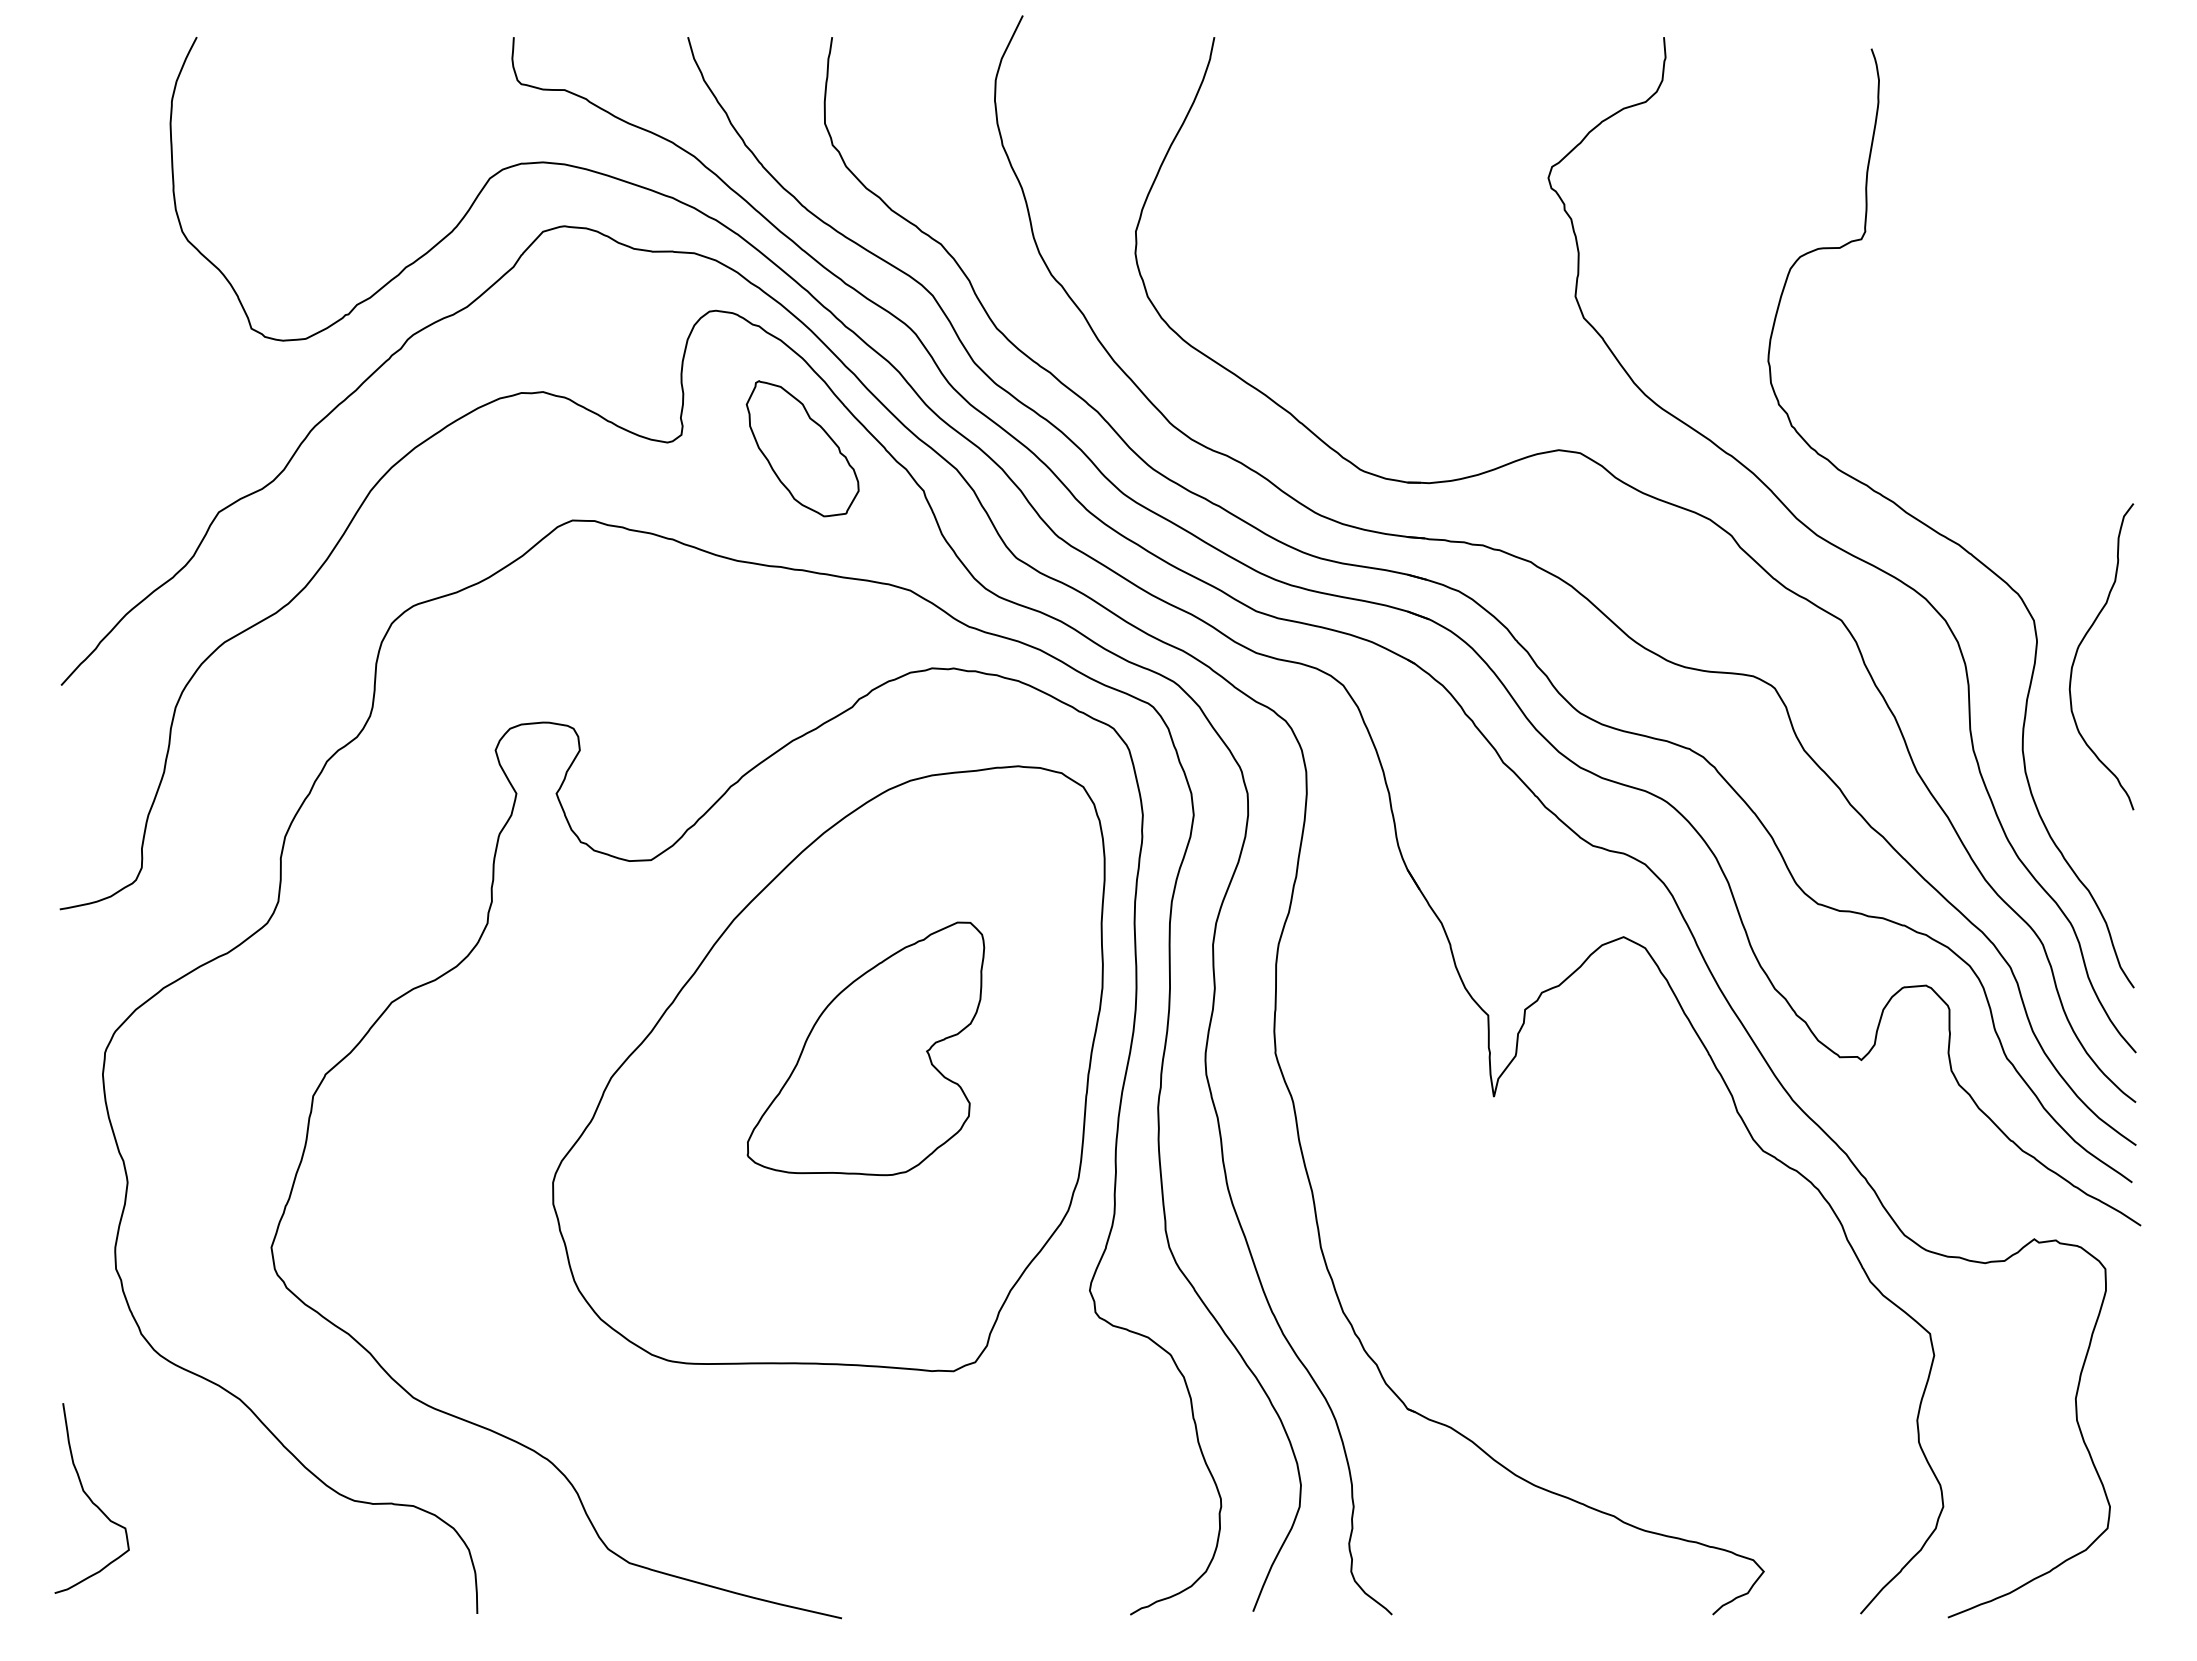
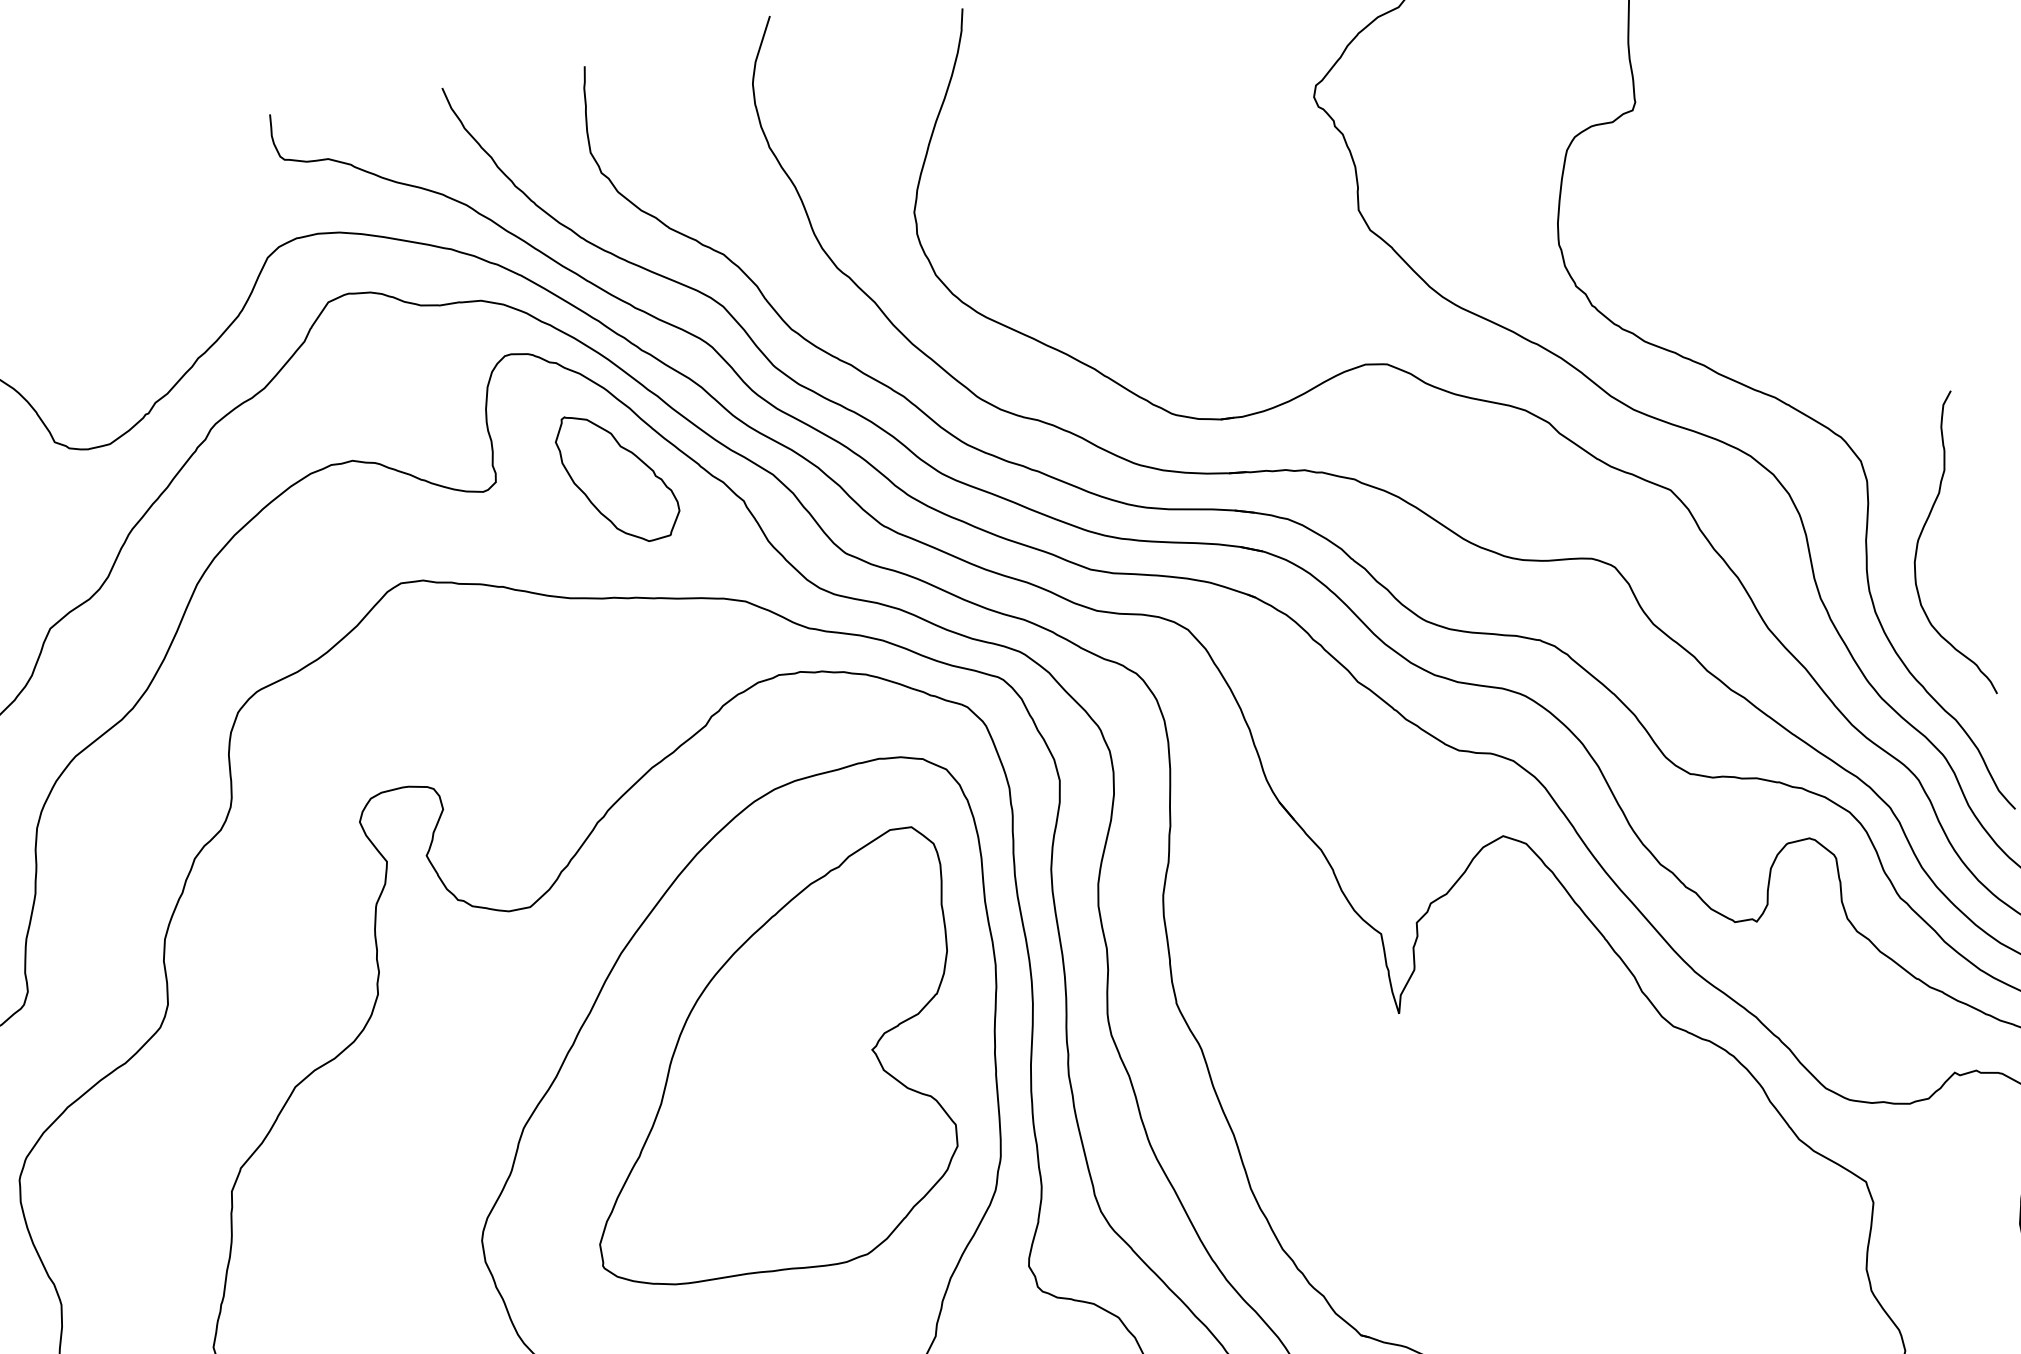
curve: (2082, 642) -> (1921, 535), moved
part: (865, 1048) -> (770, 1060), size x1.67

